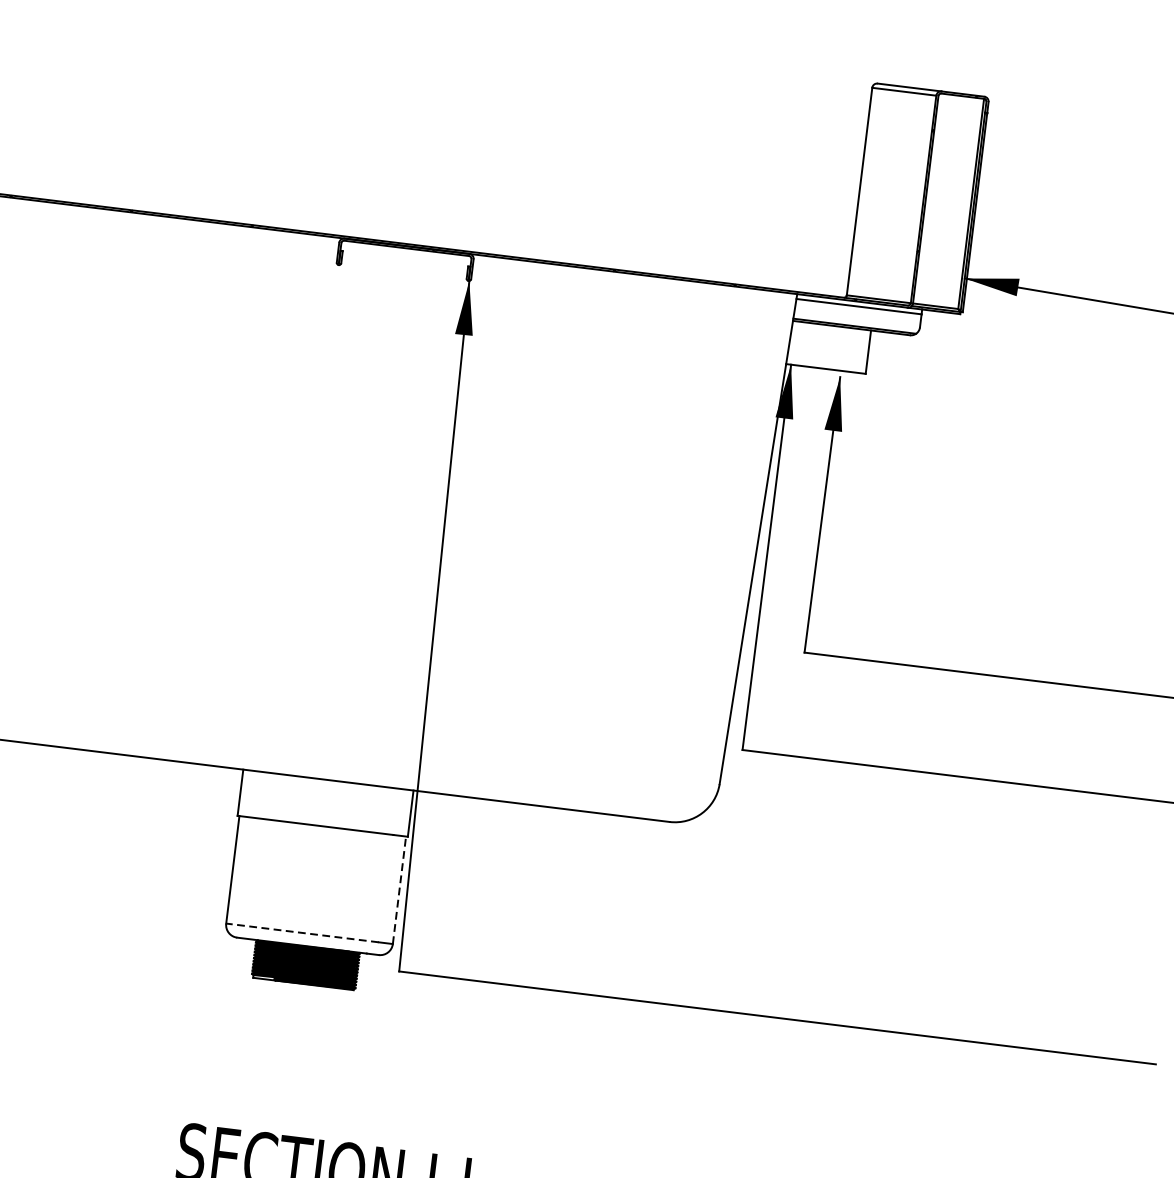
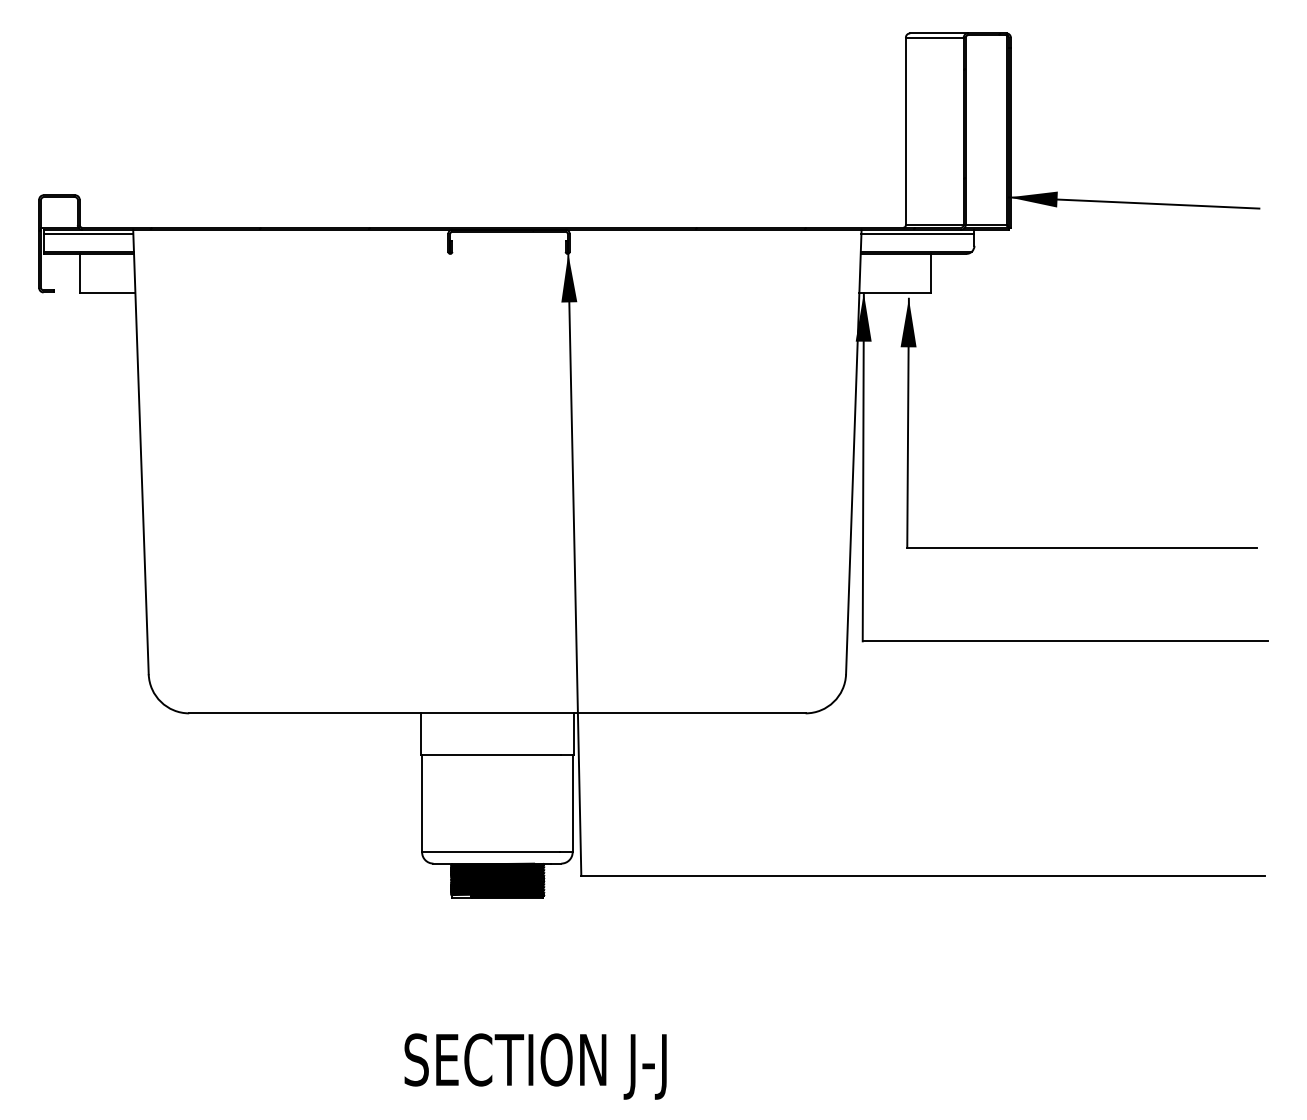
line: (399, 890) -> (572, 803), dashed -> solid
line: (302, 933) -> (491, 852), dashed -> solid

